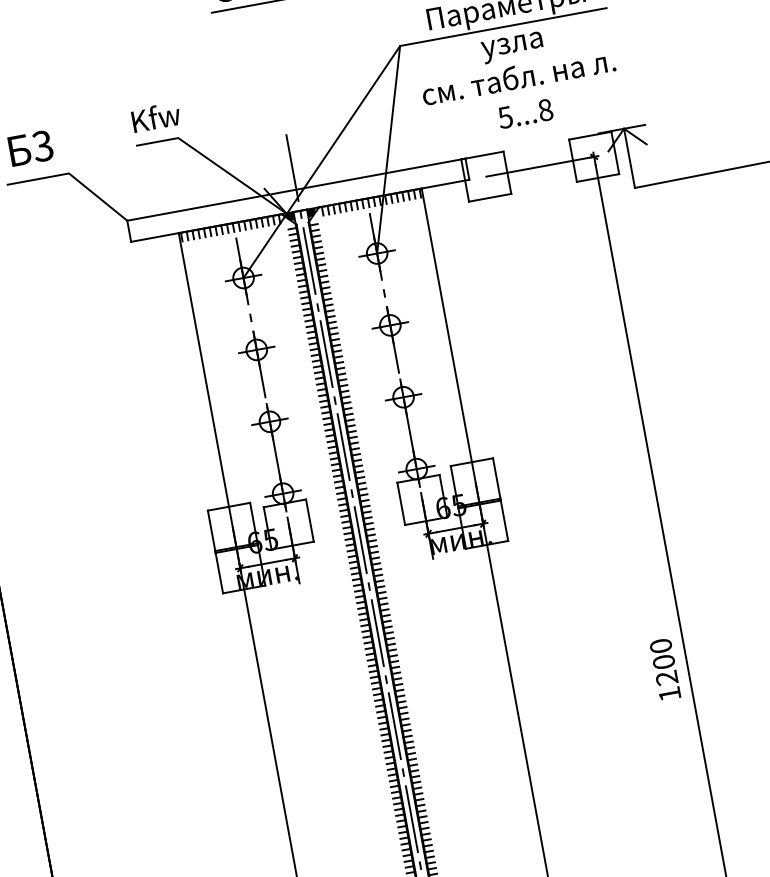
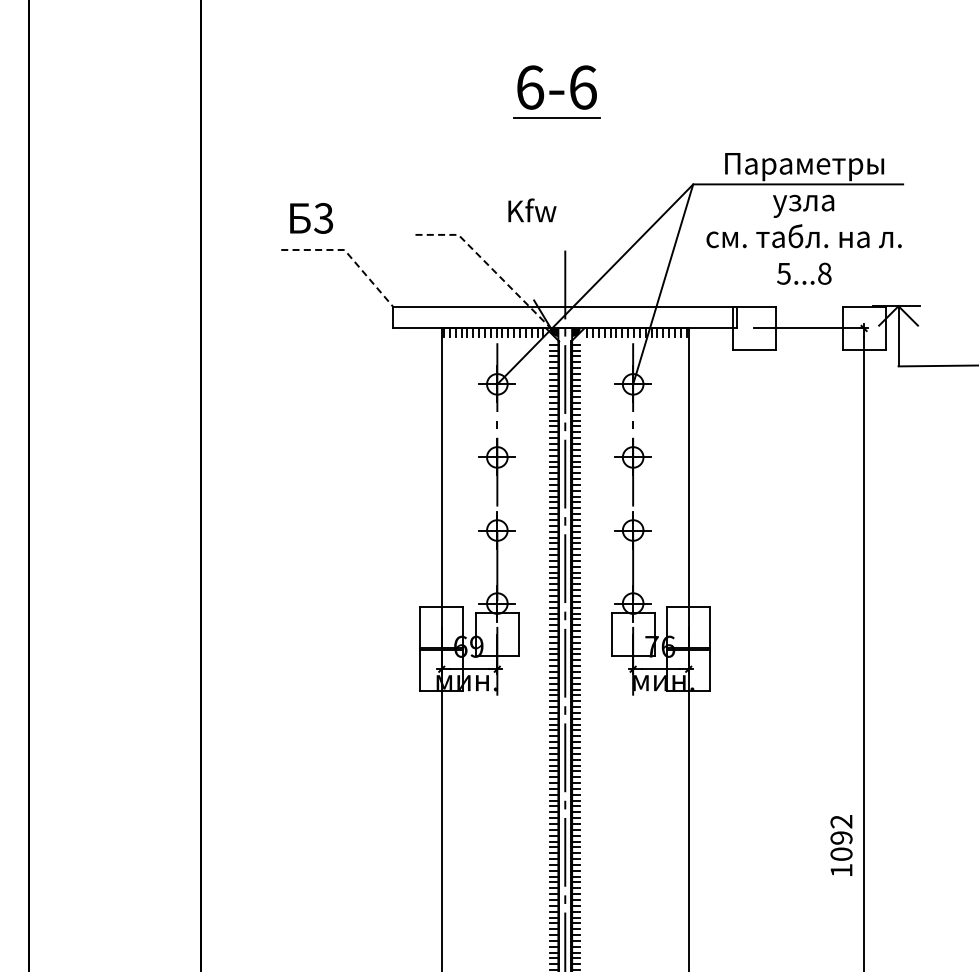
text: (156, 117) -> (532, 210), moved
line: (214, 163) -> (489, 266), solid -> dashed
line: (73, 177) -> (348, 254), solid -> dashed
text: (451, 506) -> (660, 646), 65 -> 76
text: (270, 539) -> (476, 646), 65 -> 69
text: (663, 661) -> (841, 837), 1200 -> 1092

